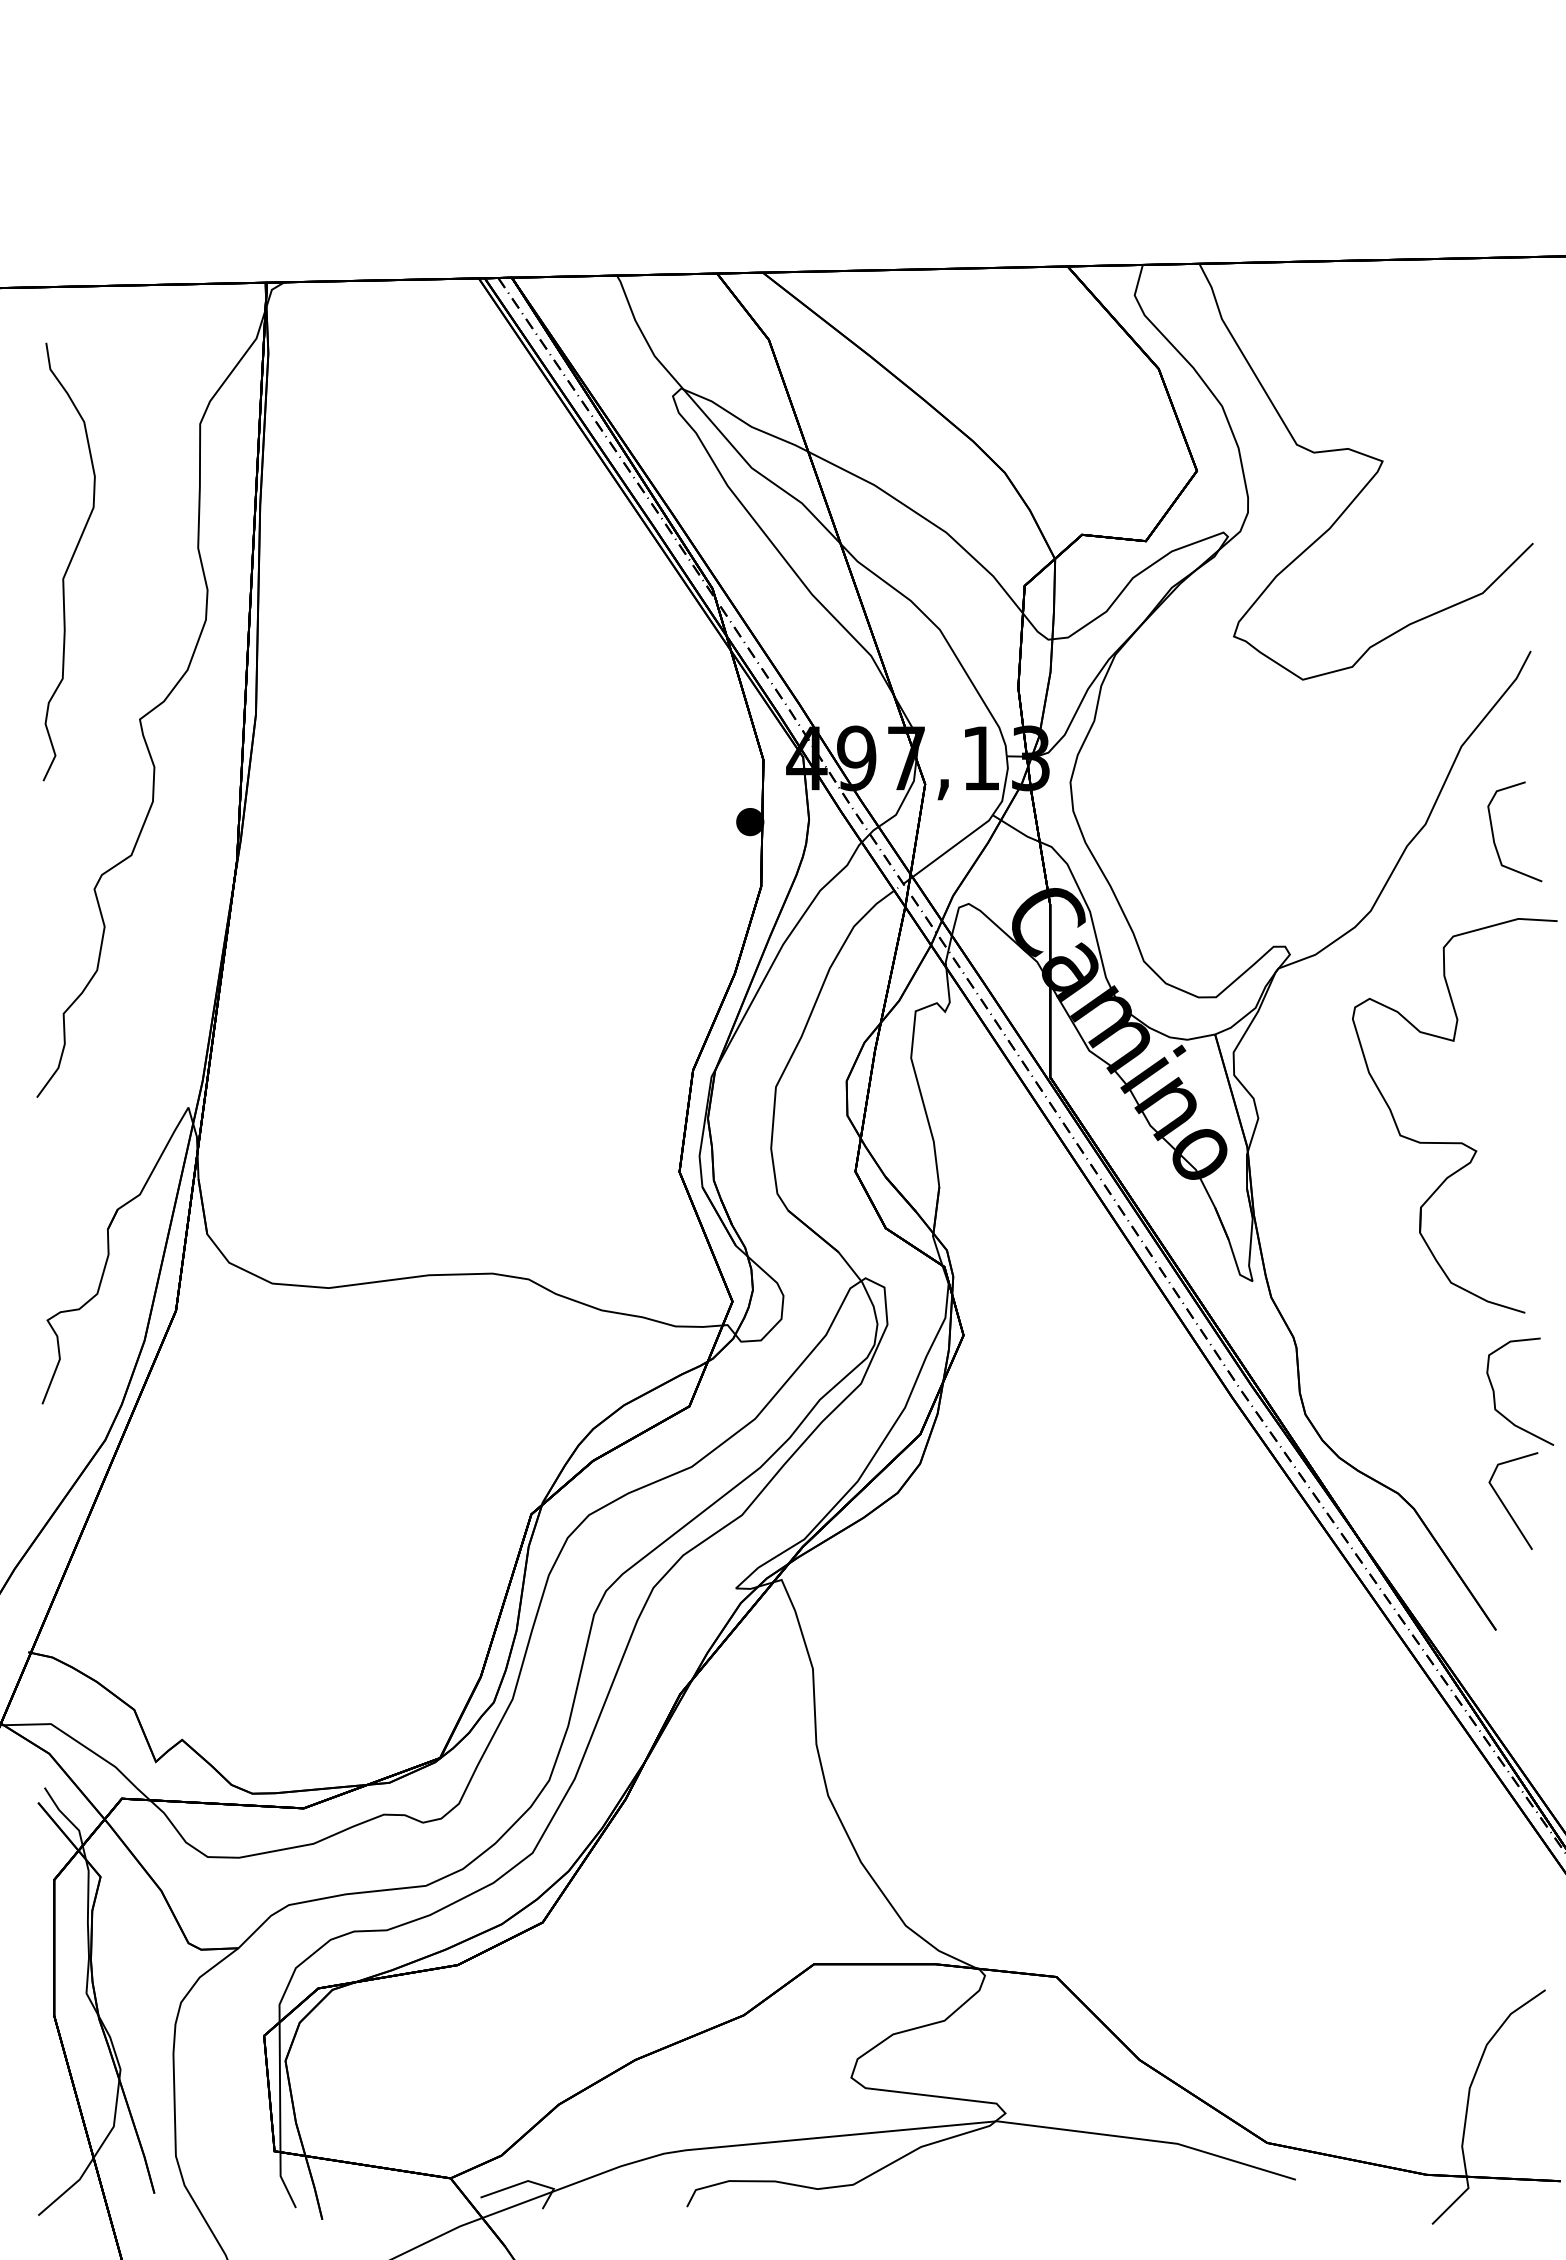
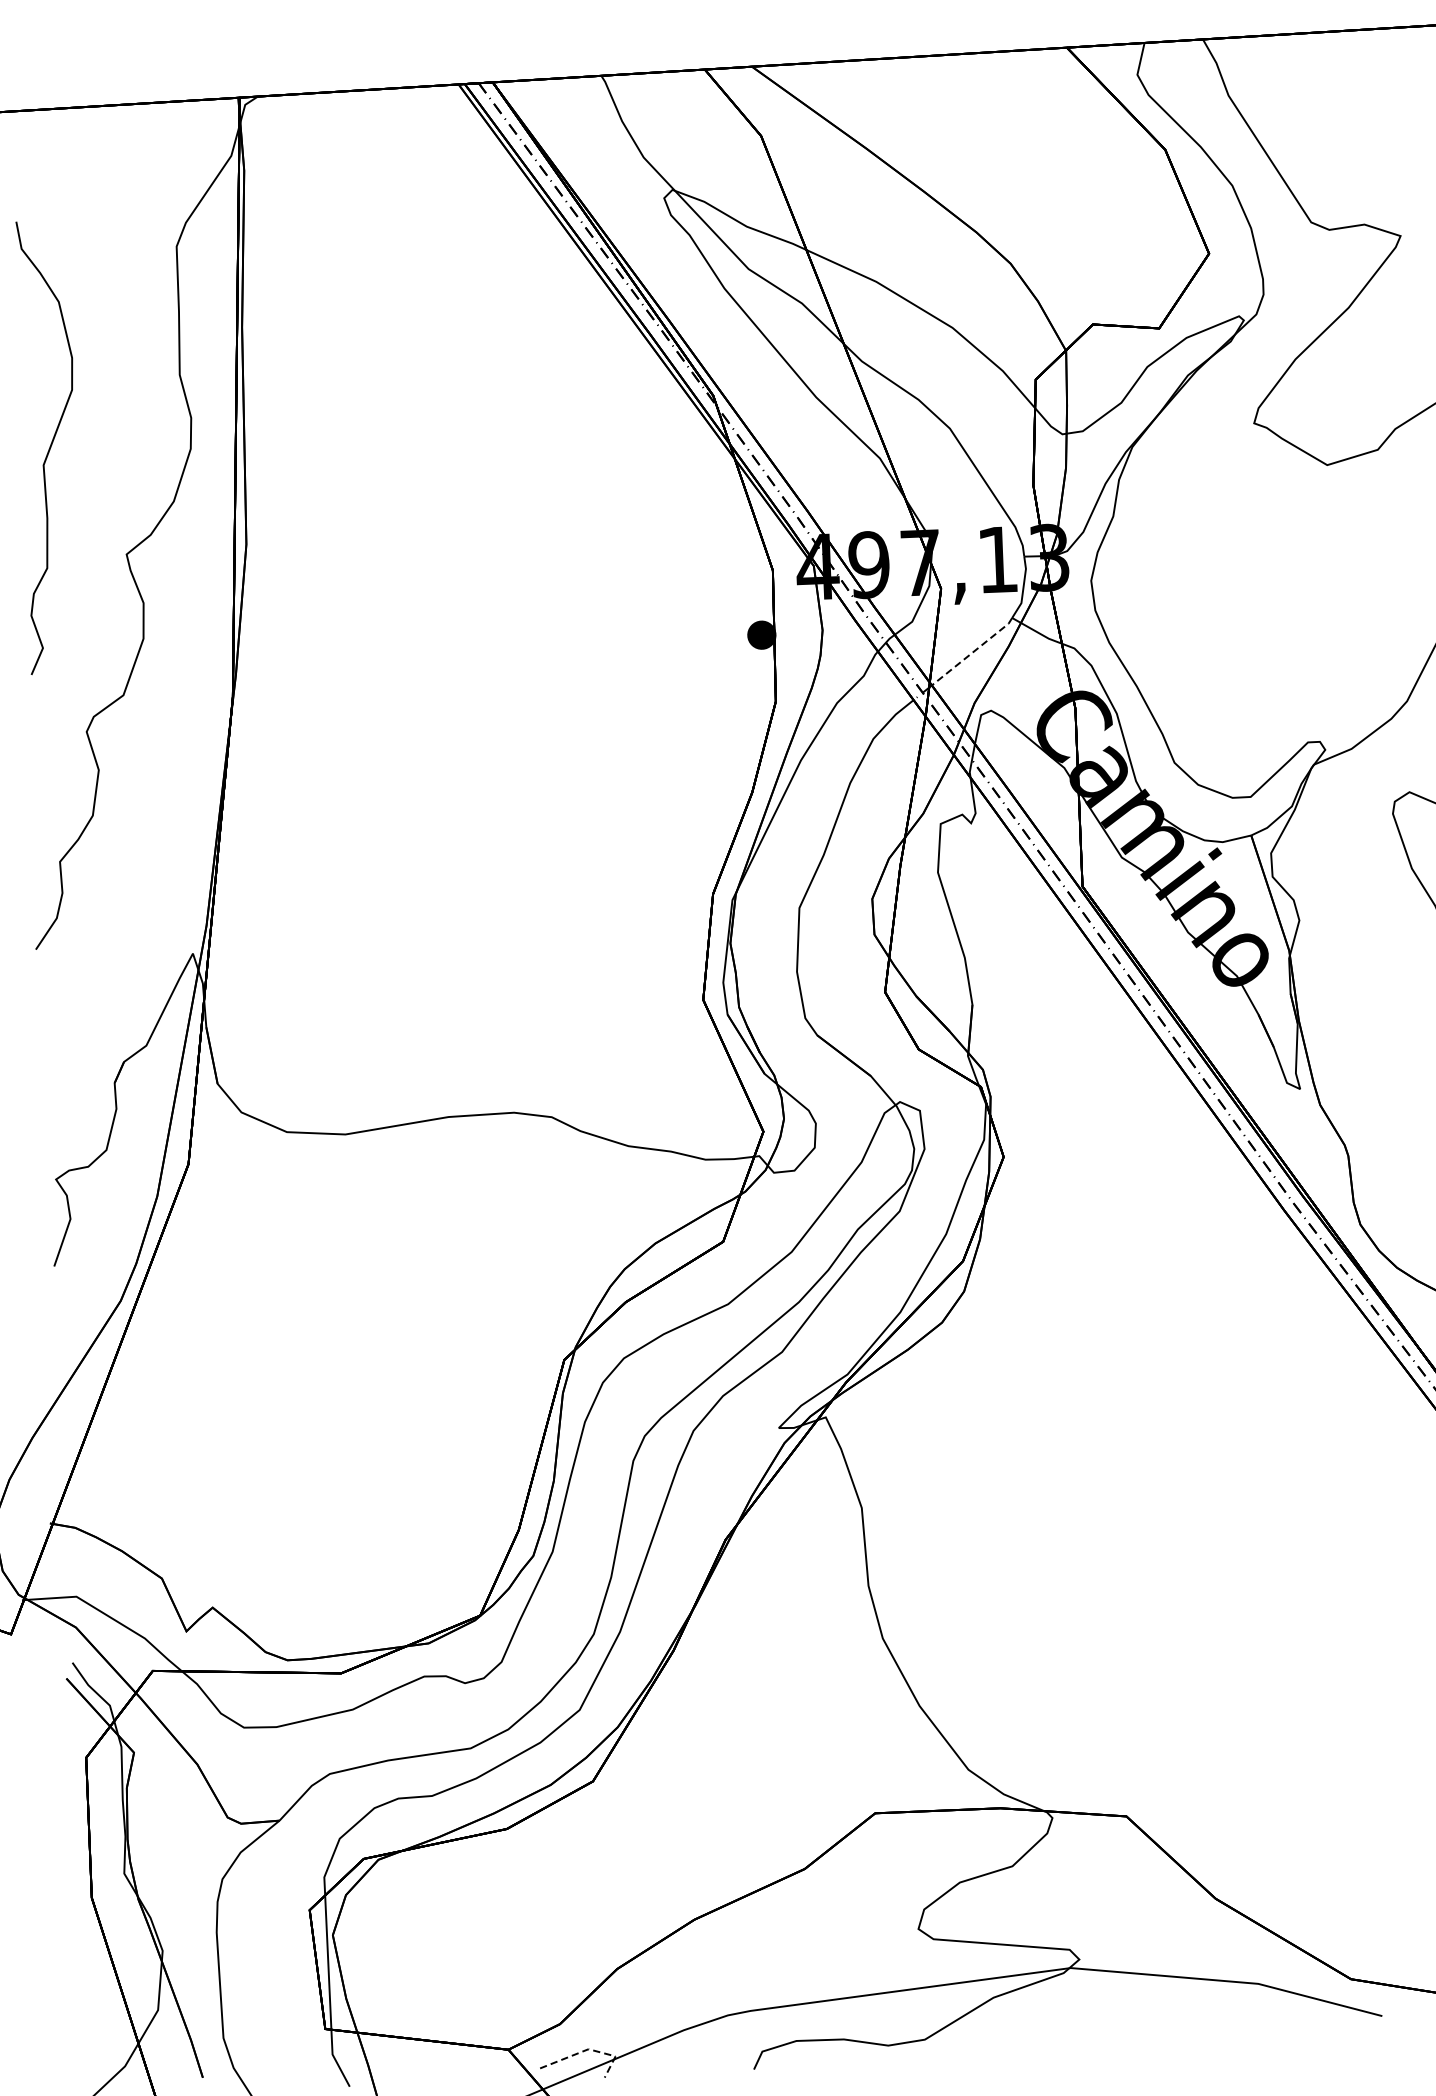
curve: (69, 561) -> (49, 446), moved
line: (953, 846) -> (972, 652), solid -> dashed
line: (529, 2181) -> (590, 2049), solid -> dashed

